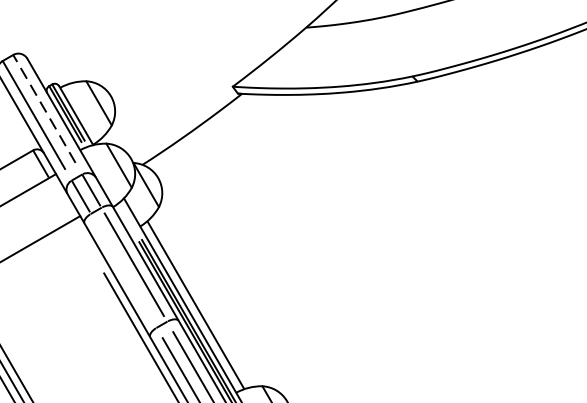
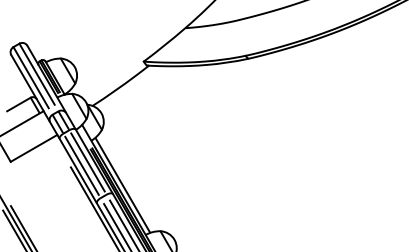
line: (43, 107) -> (36, 73), dashed -> solid
line: (122, 270) -> (81, 165), added

